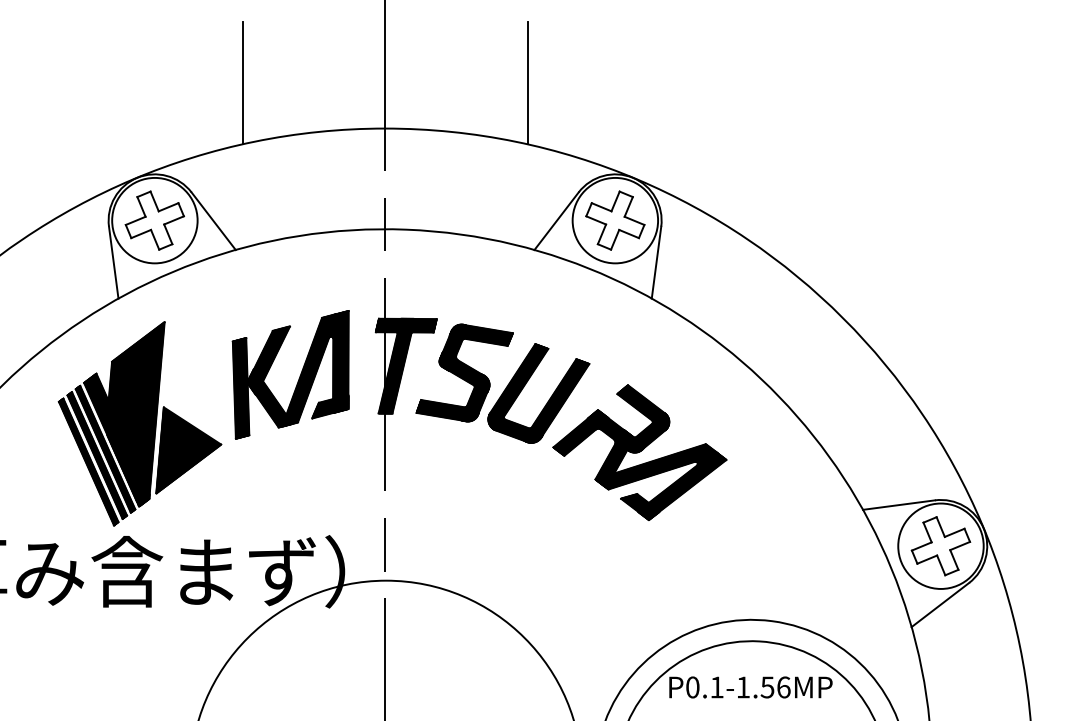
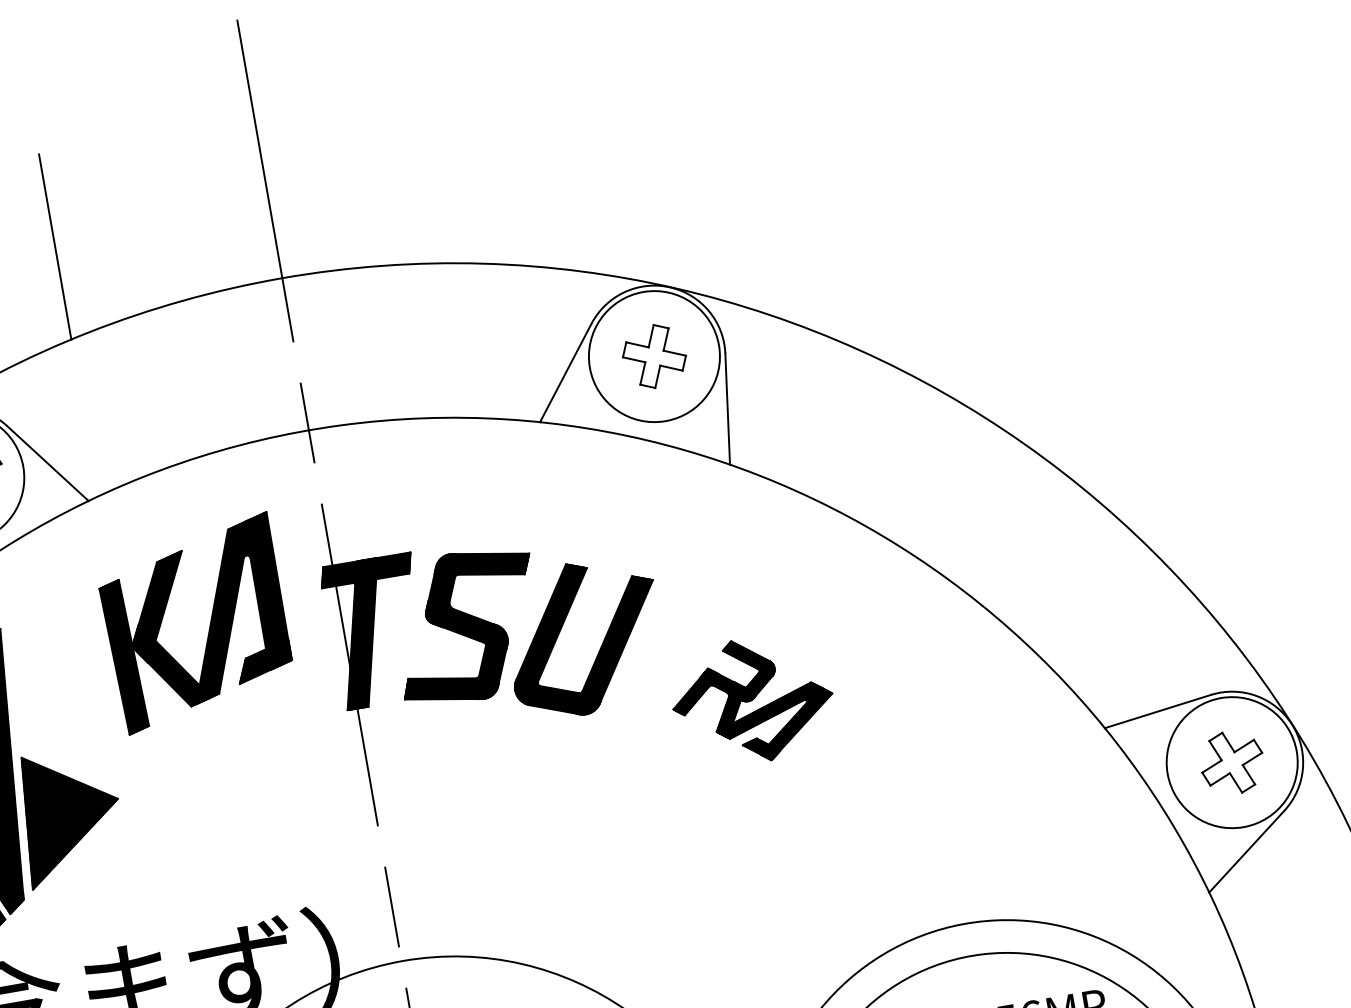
line: (527, 82) -> (485, 171), removed
part: (615, 220) -> (654, 356), size x0.7
part: (298, 378) -> (208, 627), moved
part: (639, 452) -> (752, 700), size x0.6
part: (940, 546) -> (1231, 763), size x0.7

